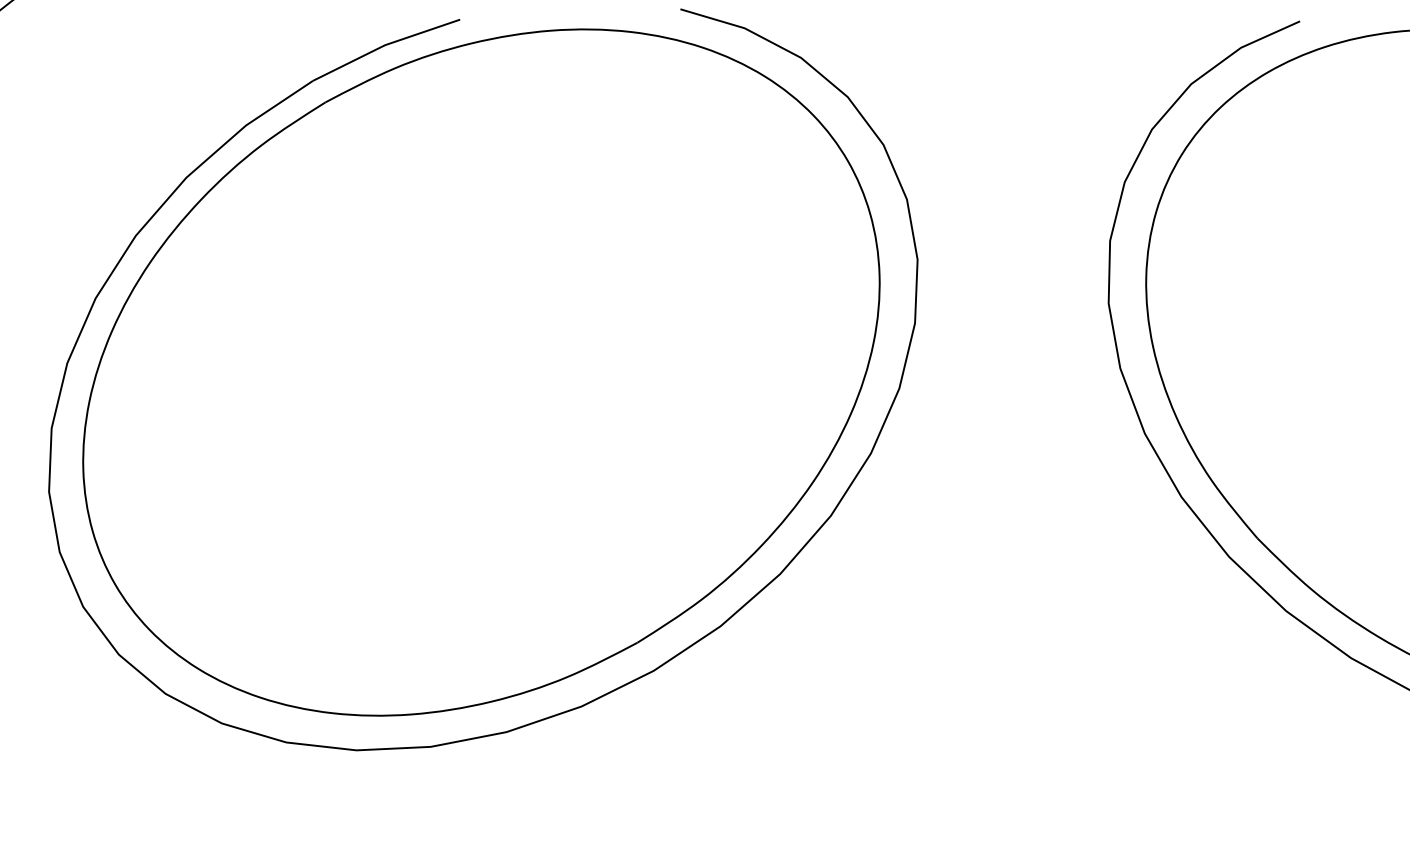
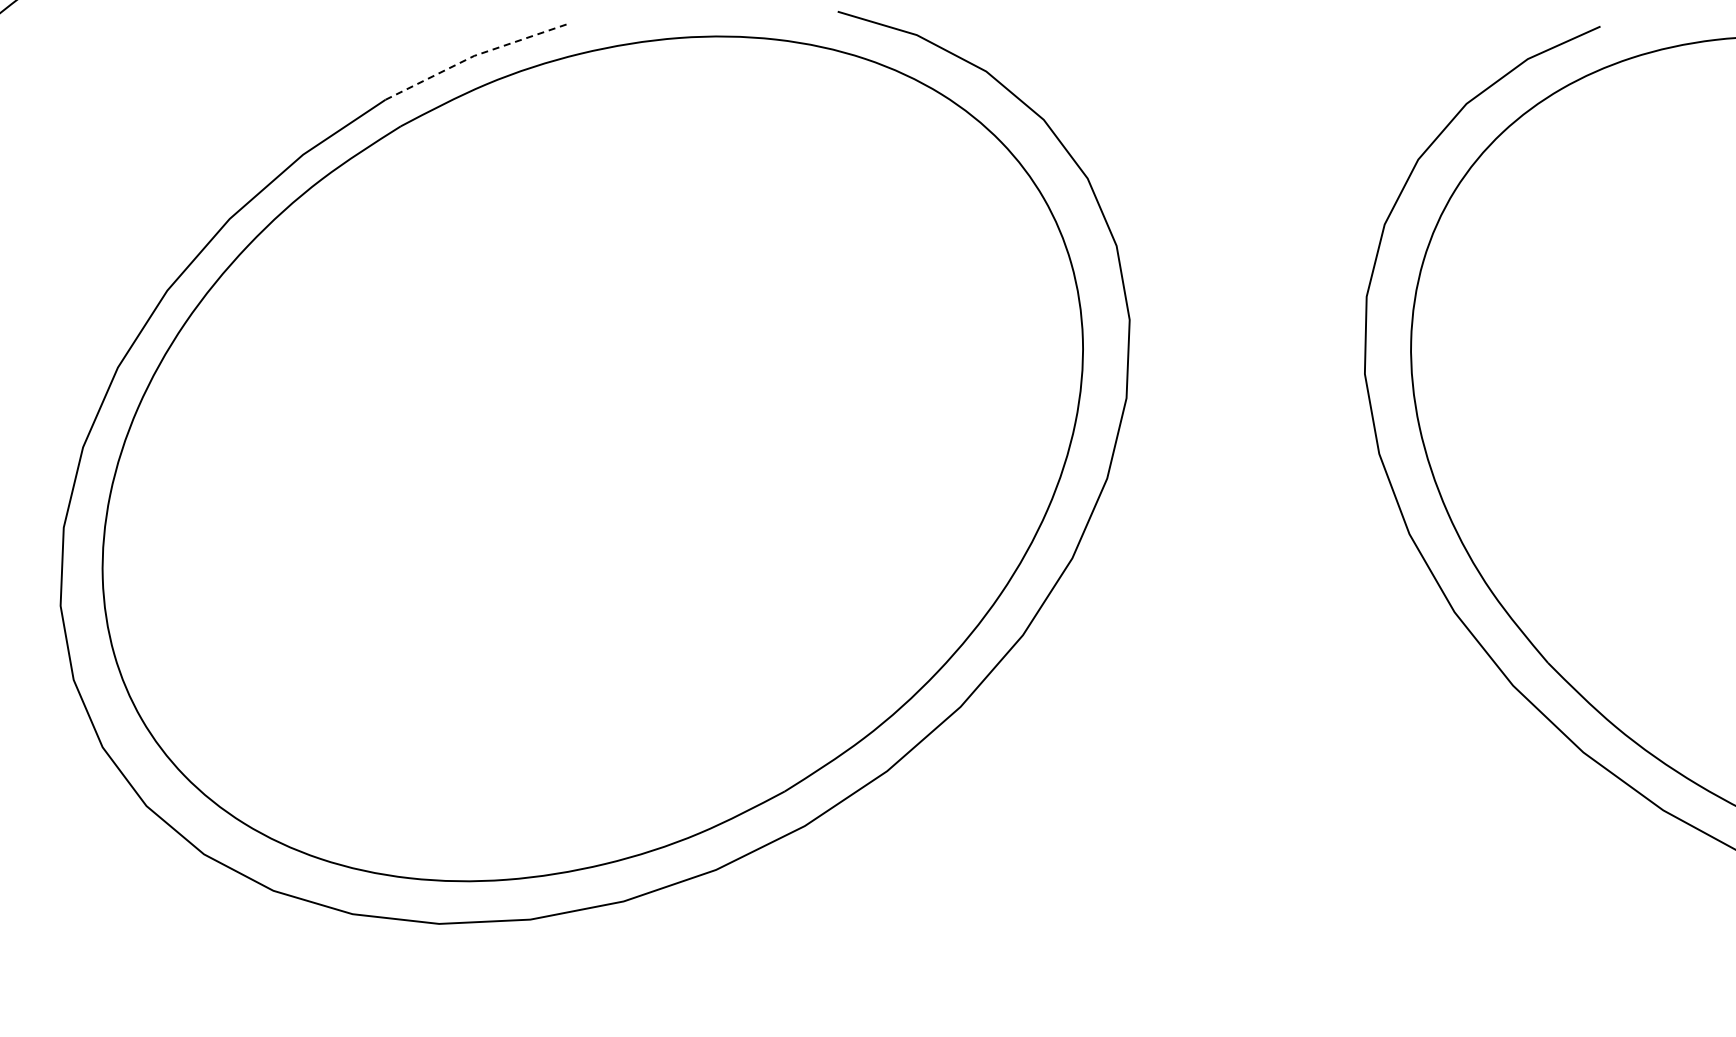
line: (385, 44) -> (474, 55), solid -> dashed

